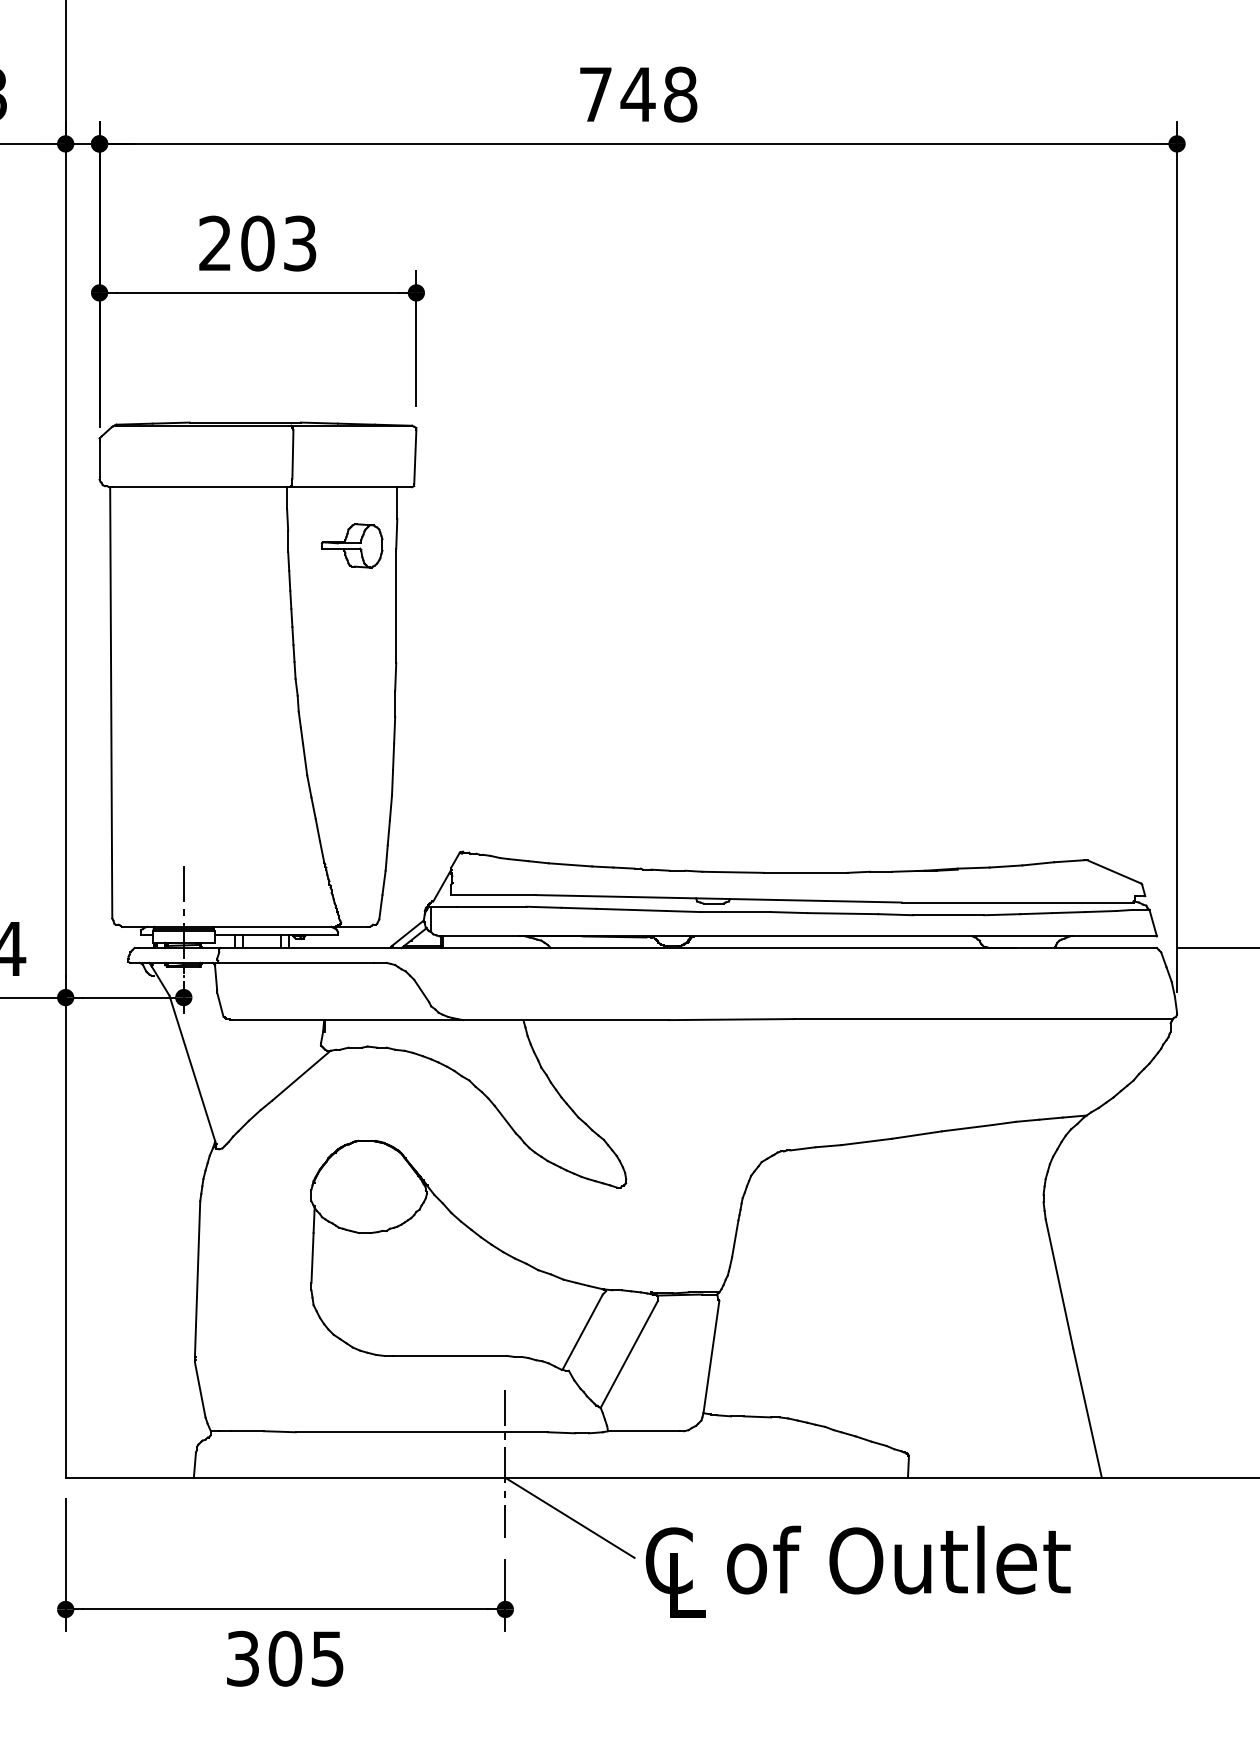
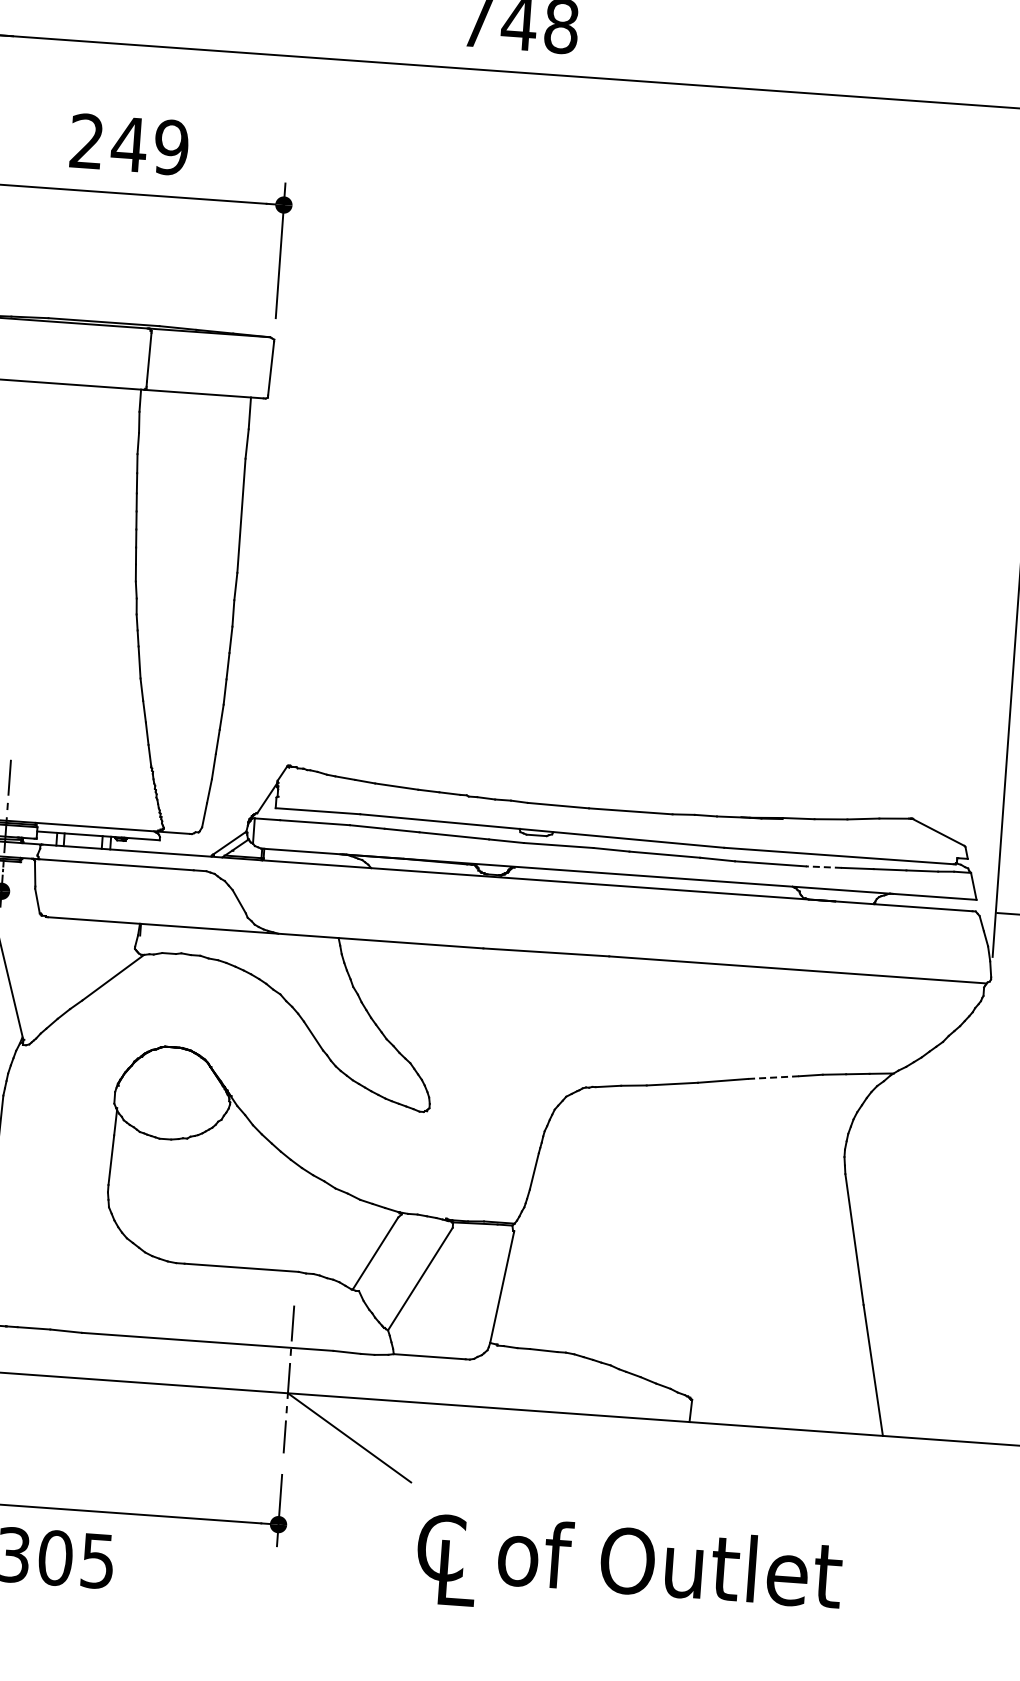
text: (278, 243) -> (149, 145), 203 -> 249
part: (352, 545) -> (202, 452), removed
line: (1001, 914) -> (823, 866), solid -> dashed
line: (967, 1128) -> (773, 1077), solid -> dashed
text: (857, 1571) -> (628, 1571), moved

